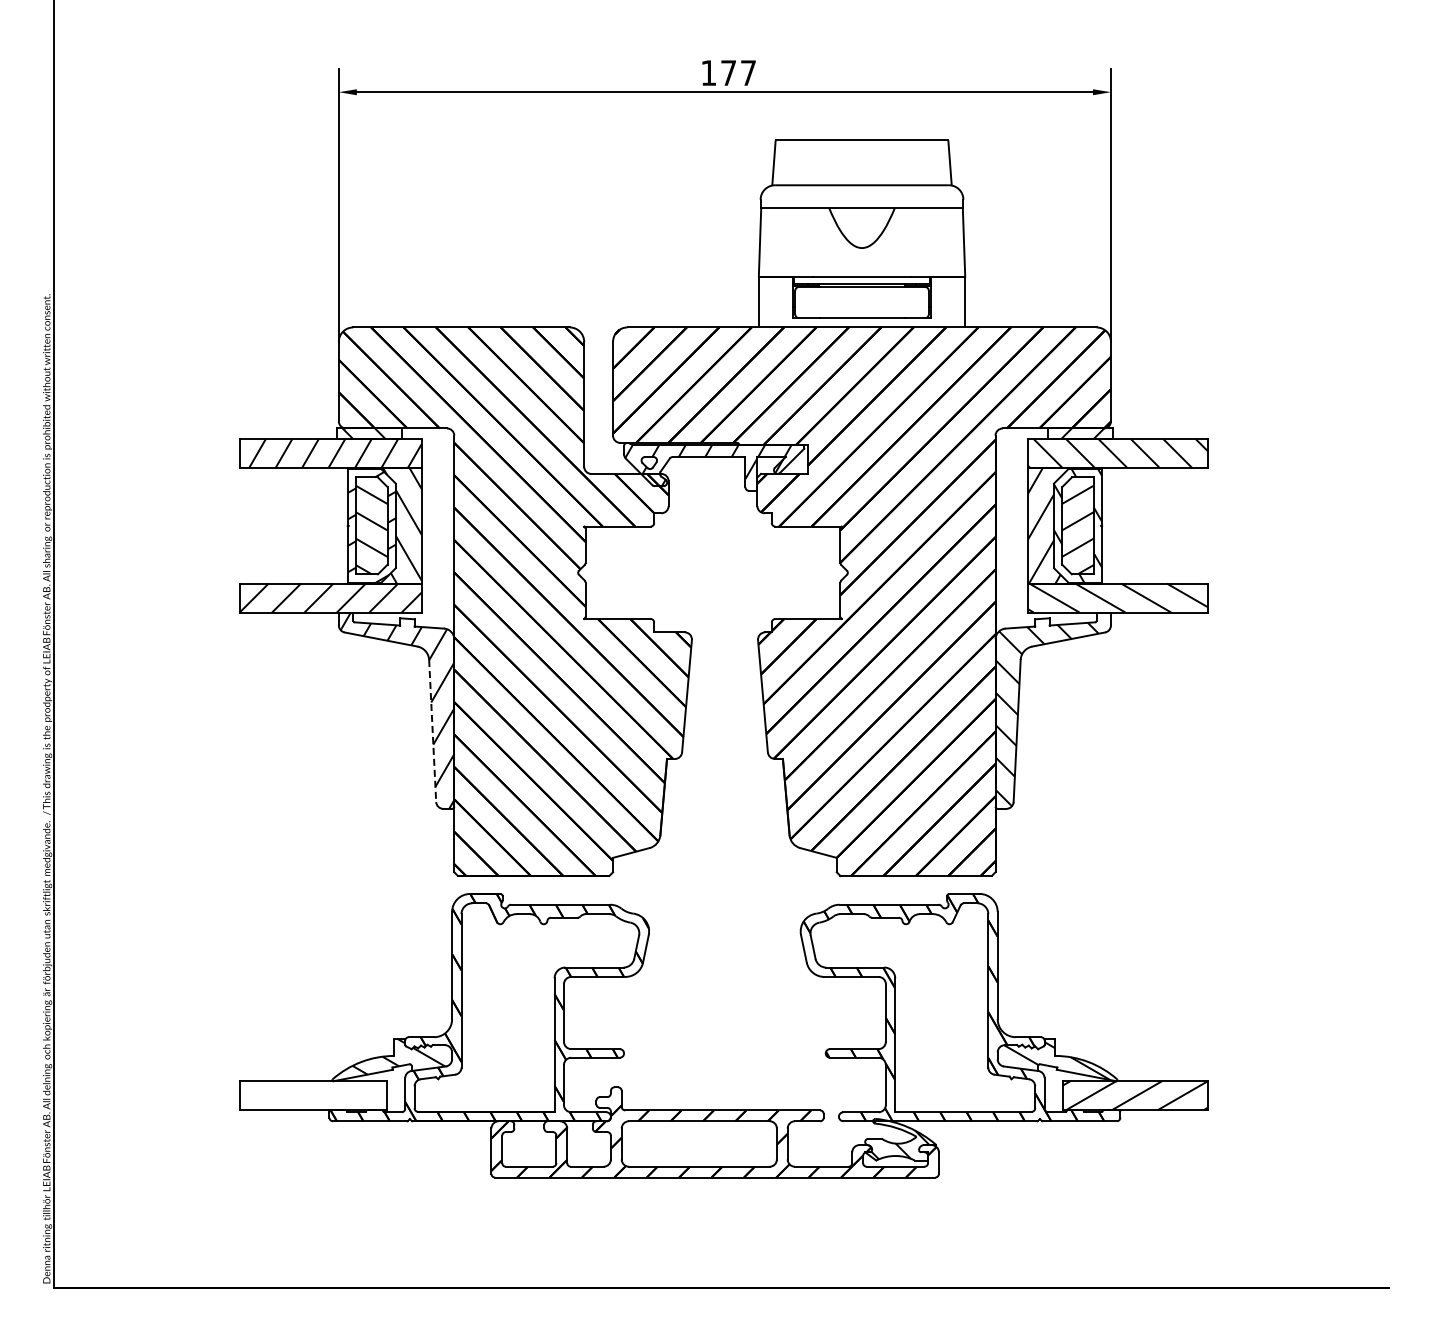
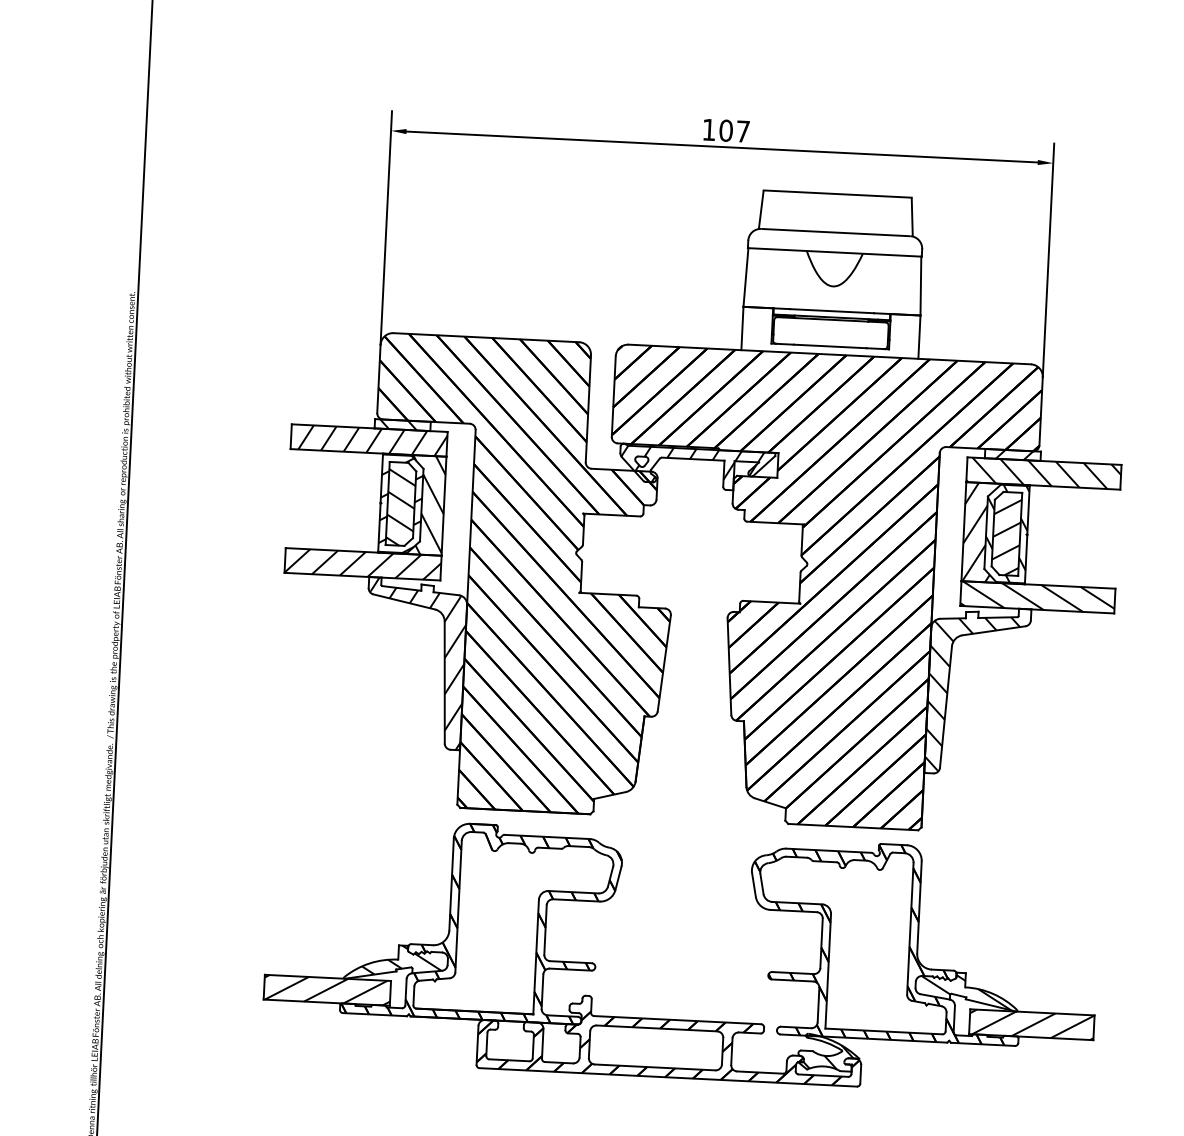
text: (728, 73) -> (726, 131), 177 -> 107
line: (432, 731) -> (444, 682), dashed -> solid
hatch: (313, 1095) -> (327, 990), added

